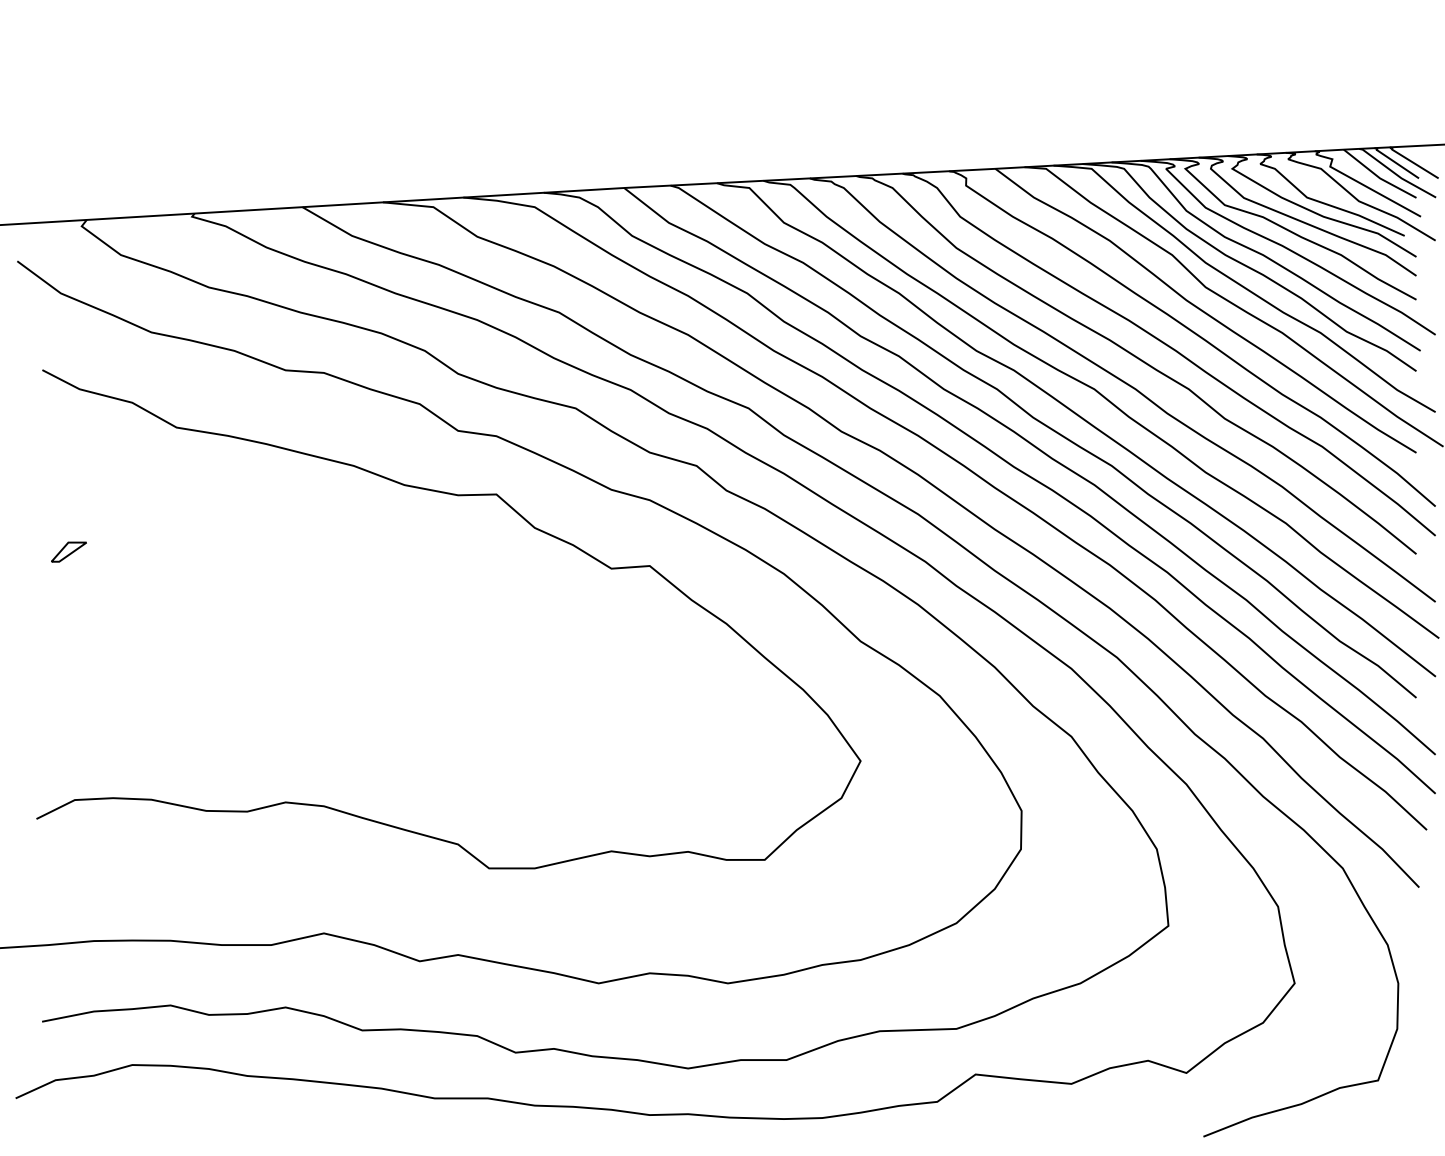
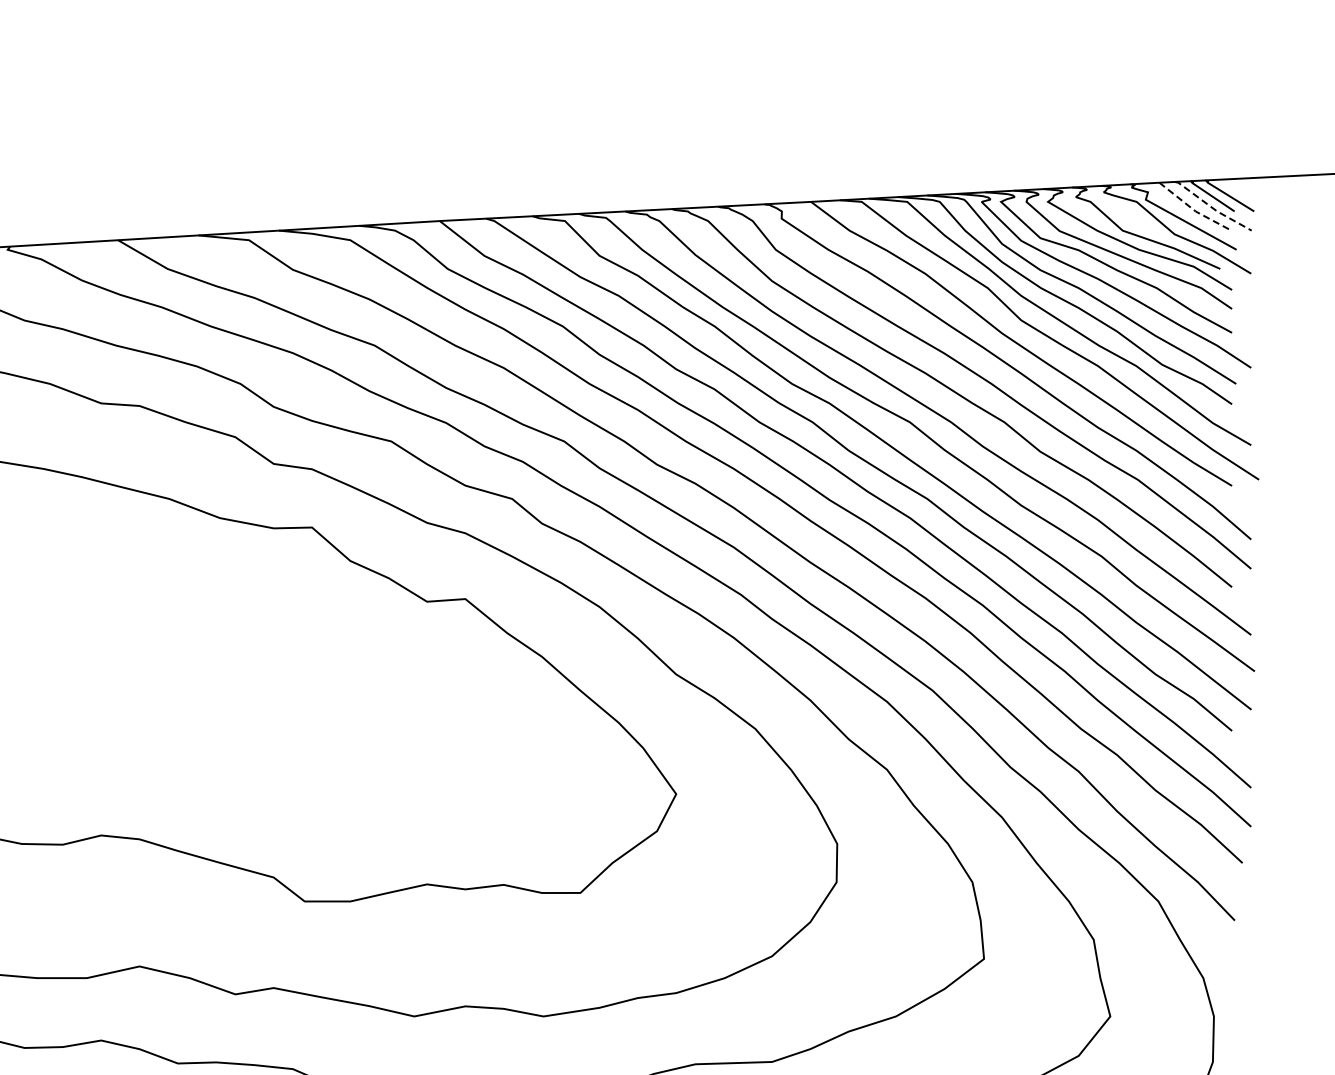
line: (1396, 174) -> (1212, 207), solid -> dashed
line: (1378, 177) -> (1194, 210), solid -> dashed

